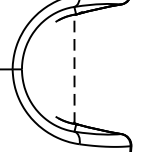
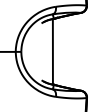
line: (73, 68) -> (52, 51), dashed -> solid

